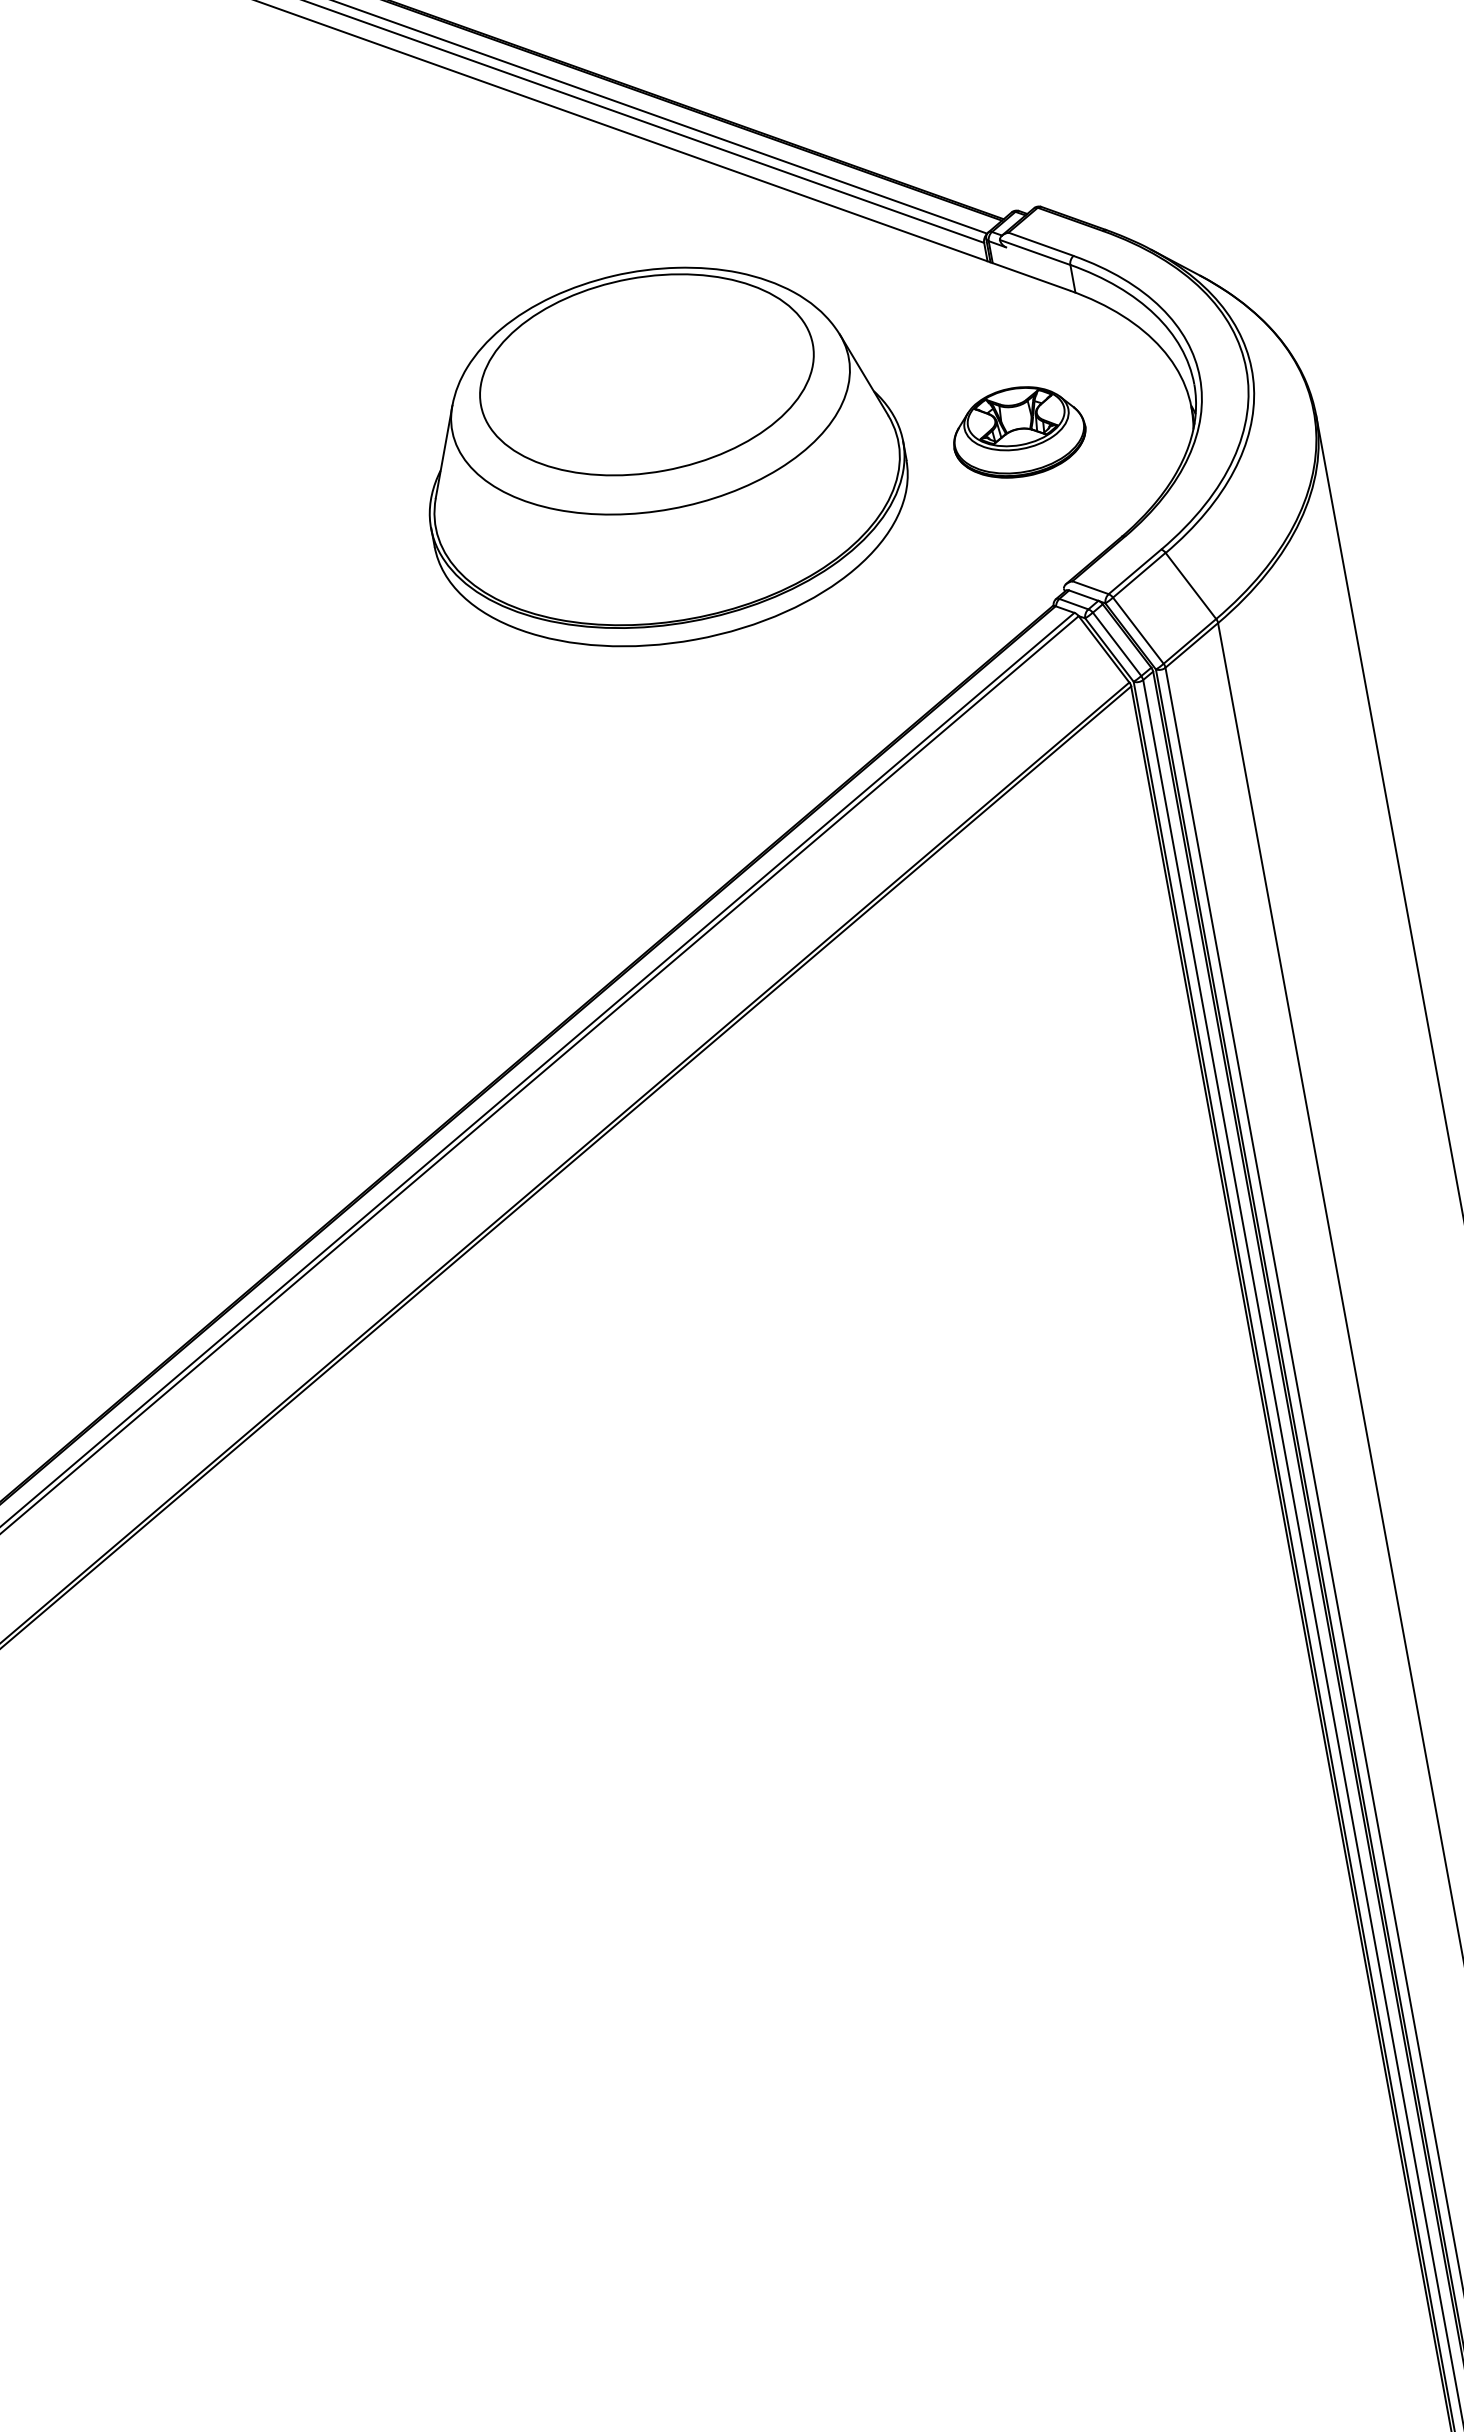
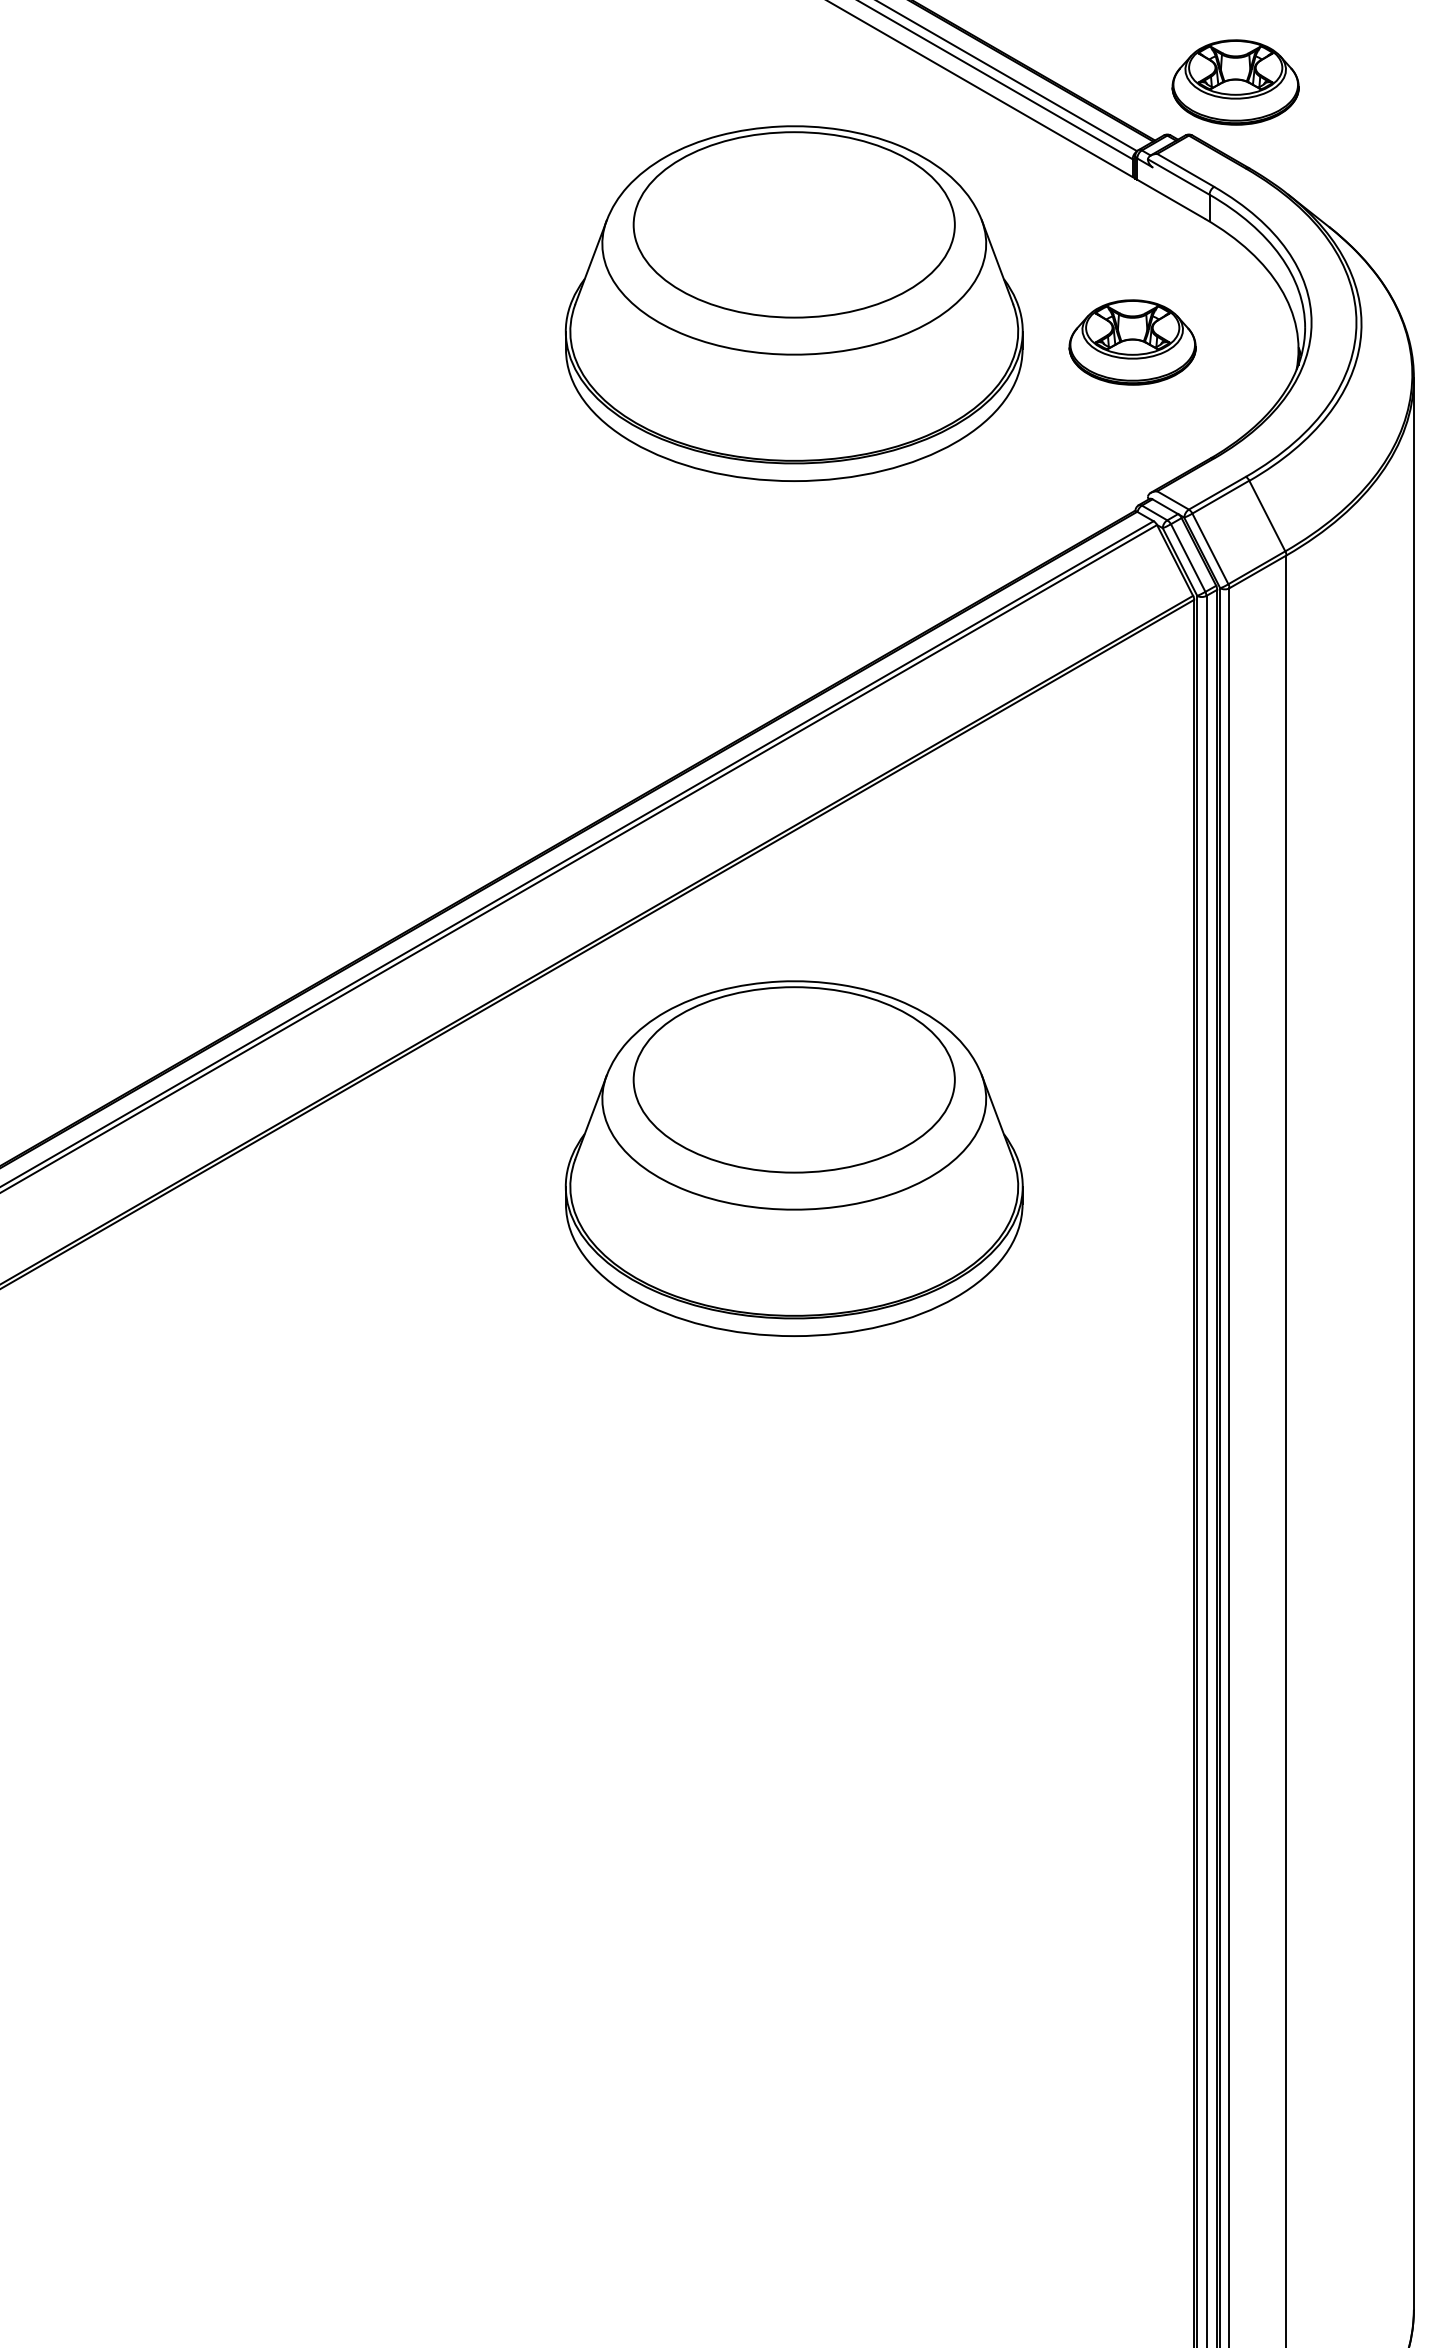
part: (1075, 144) -> (1235, 82), added
part: (823, 1339) -> (793, 1158), added

